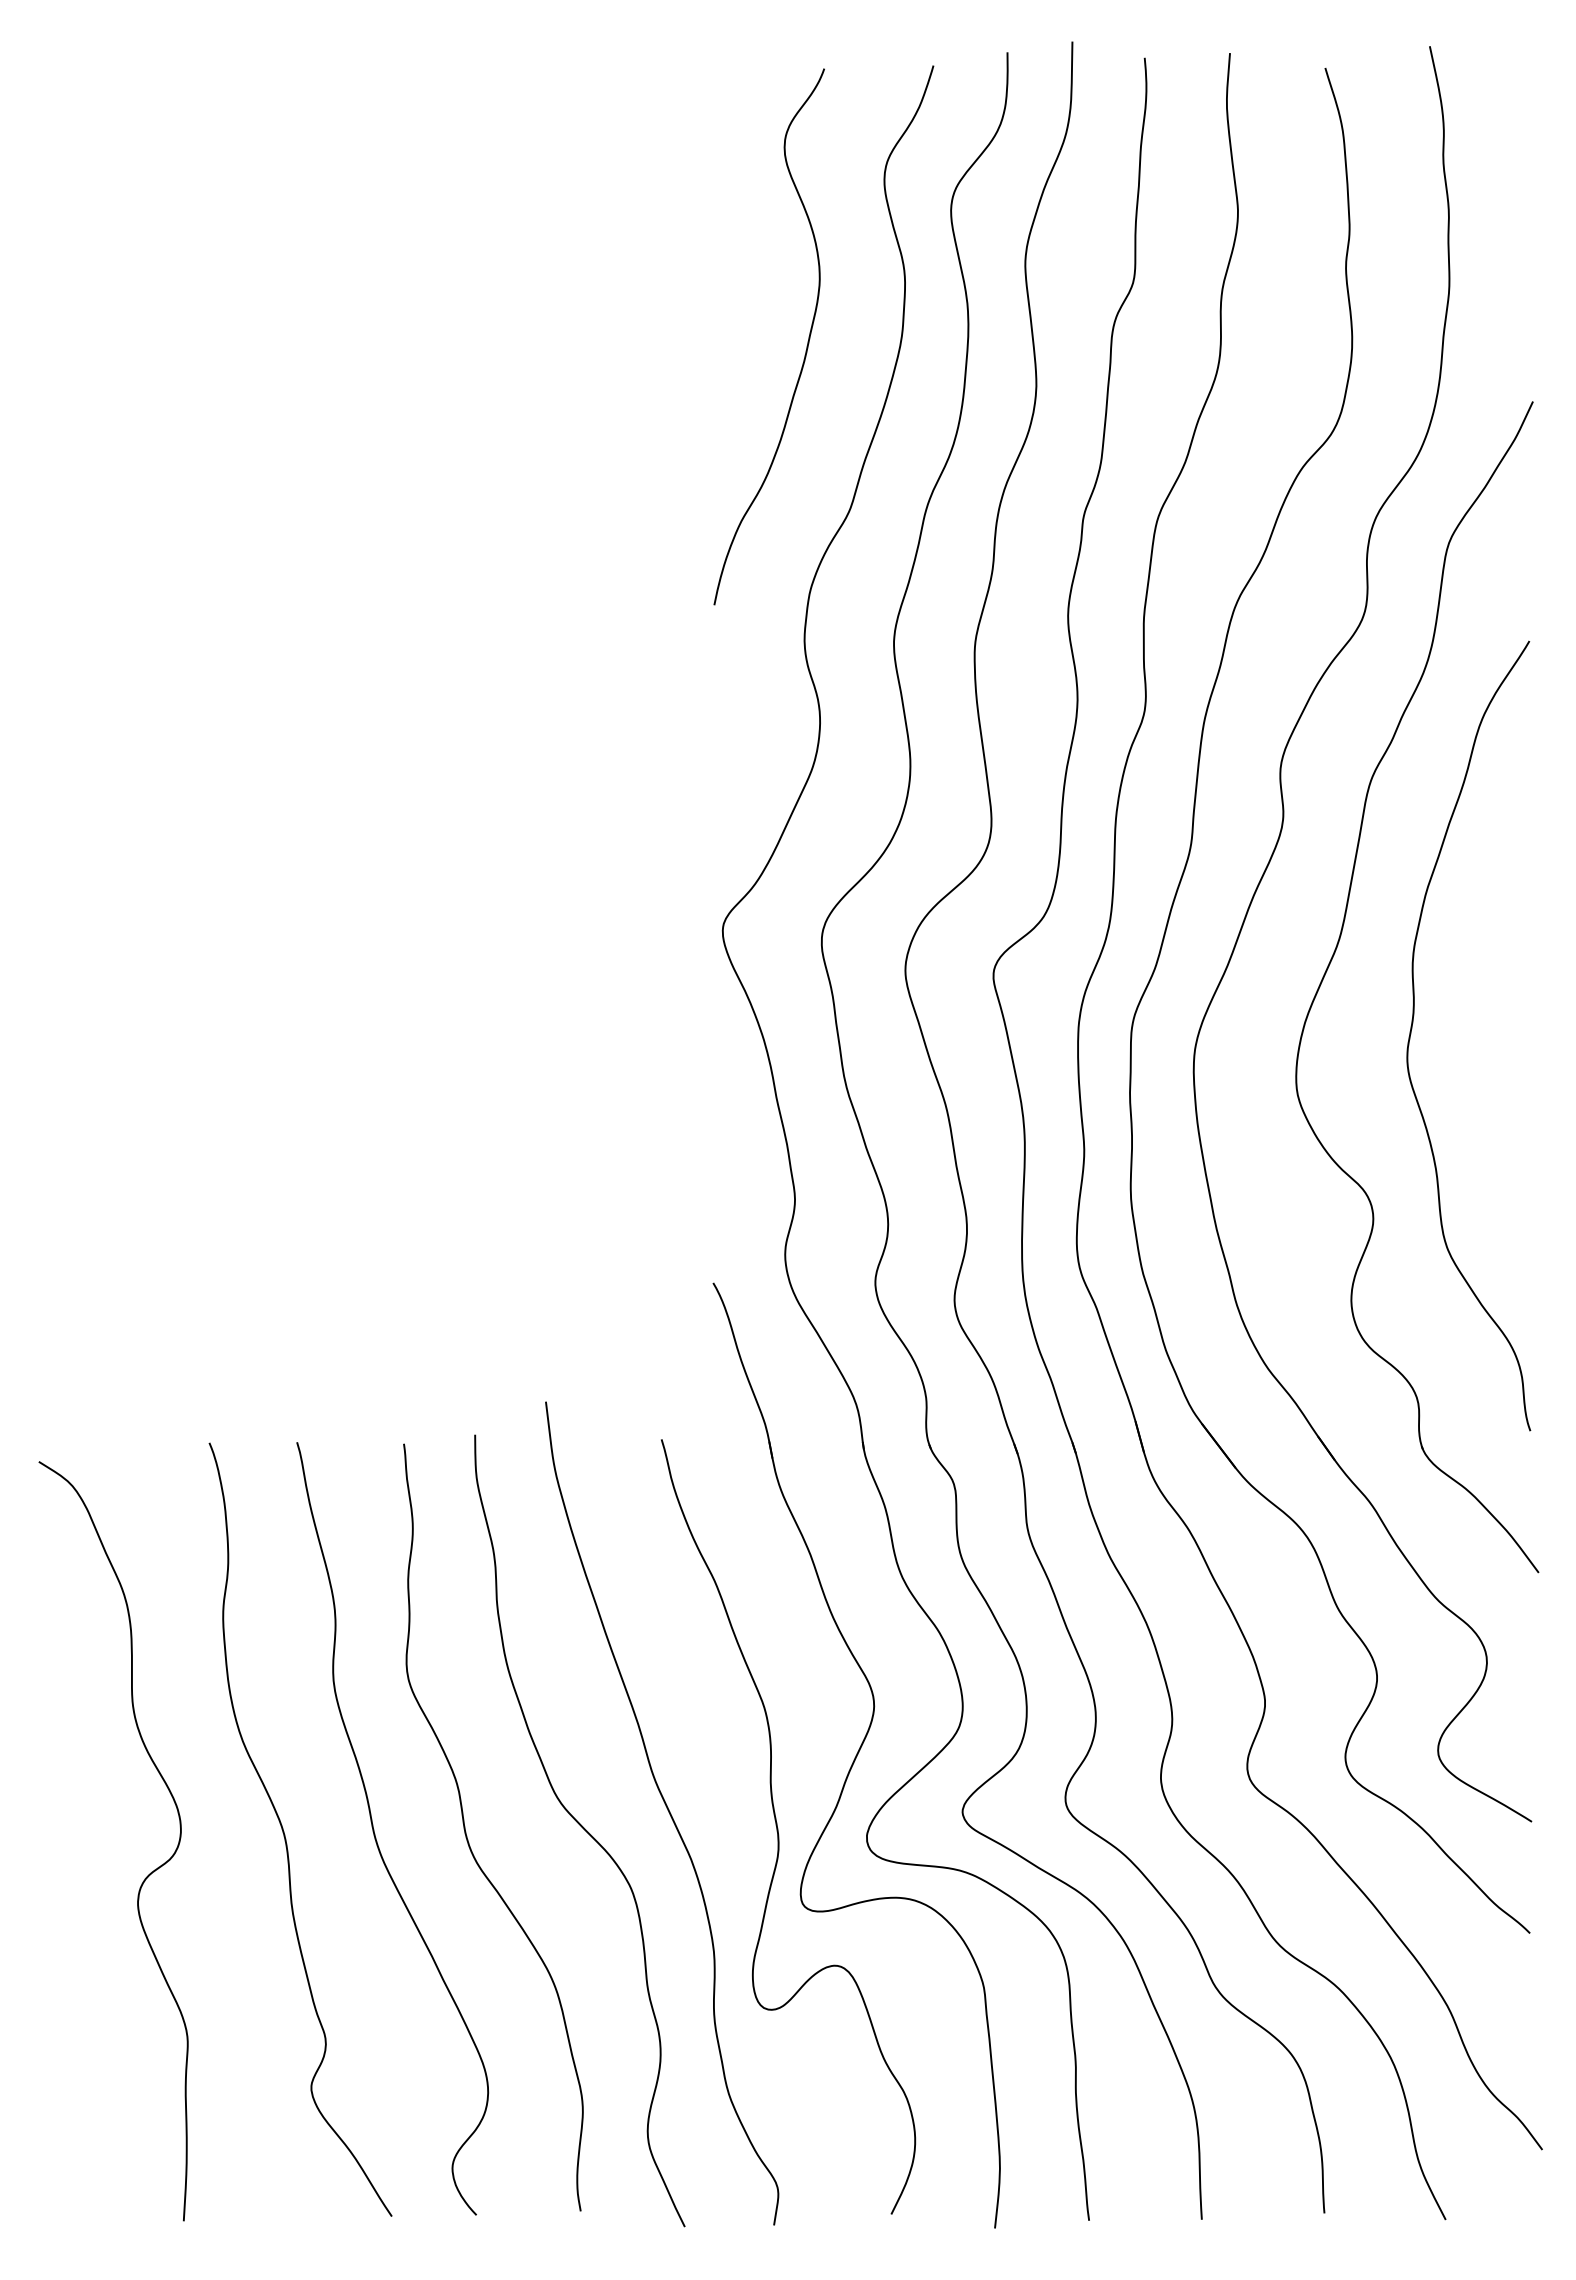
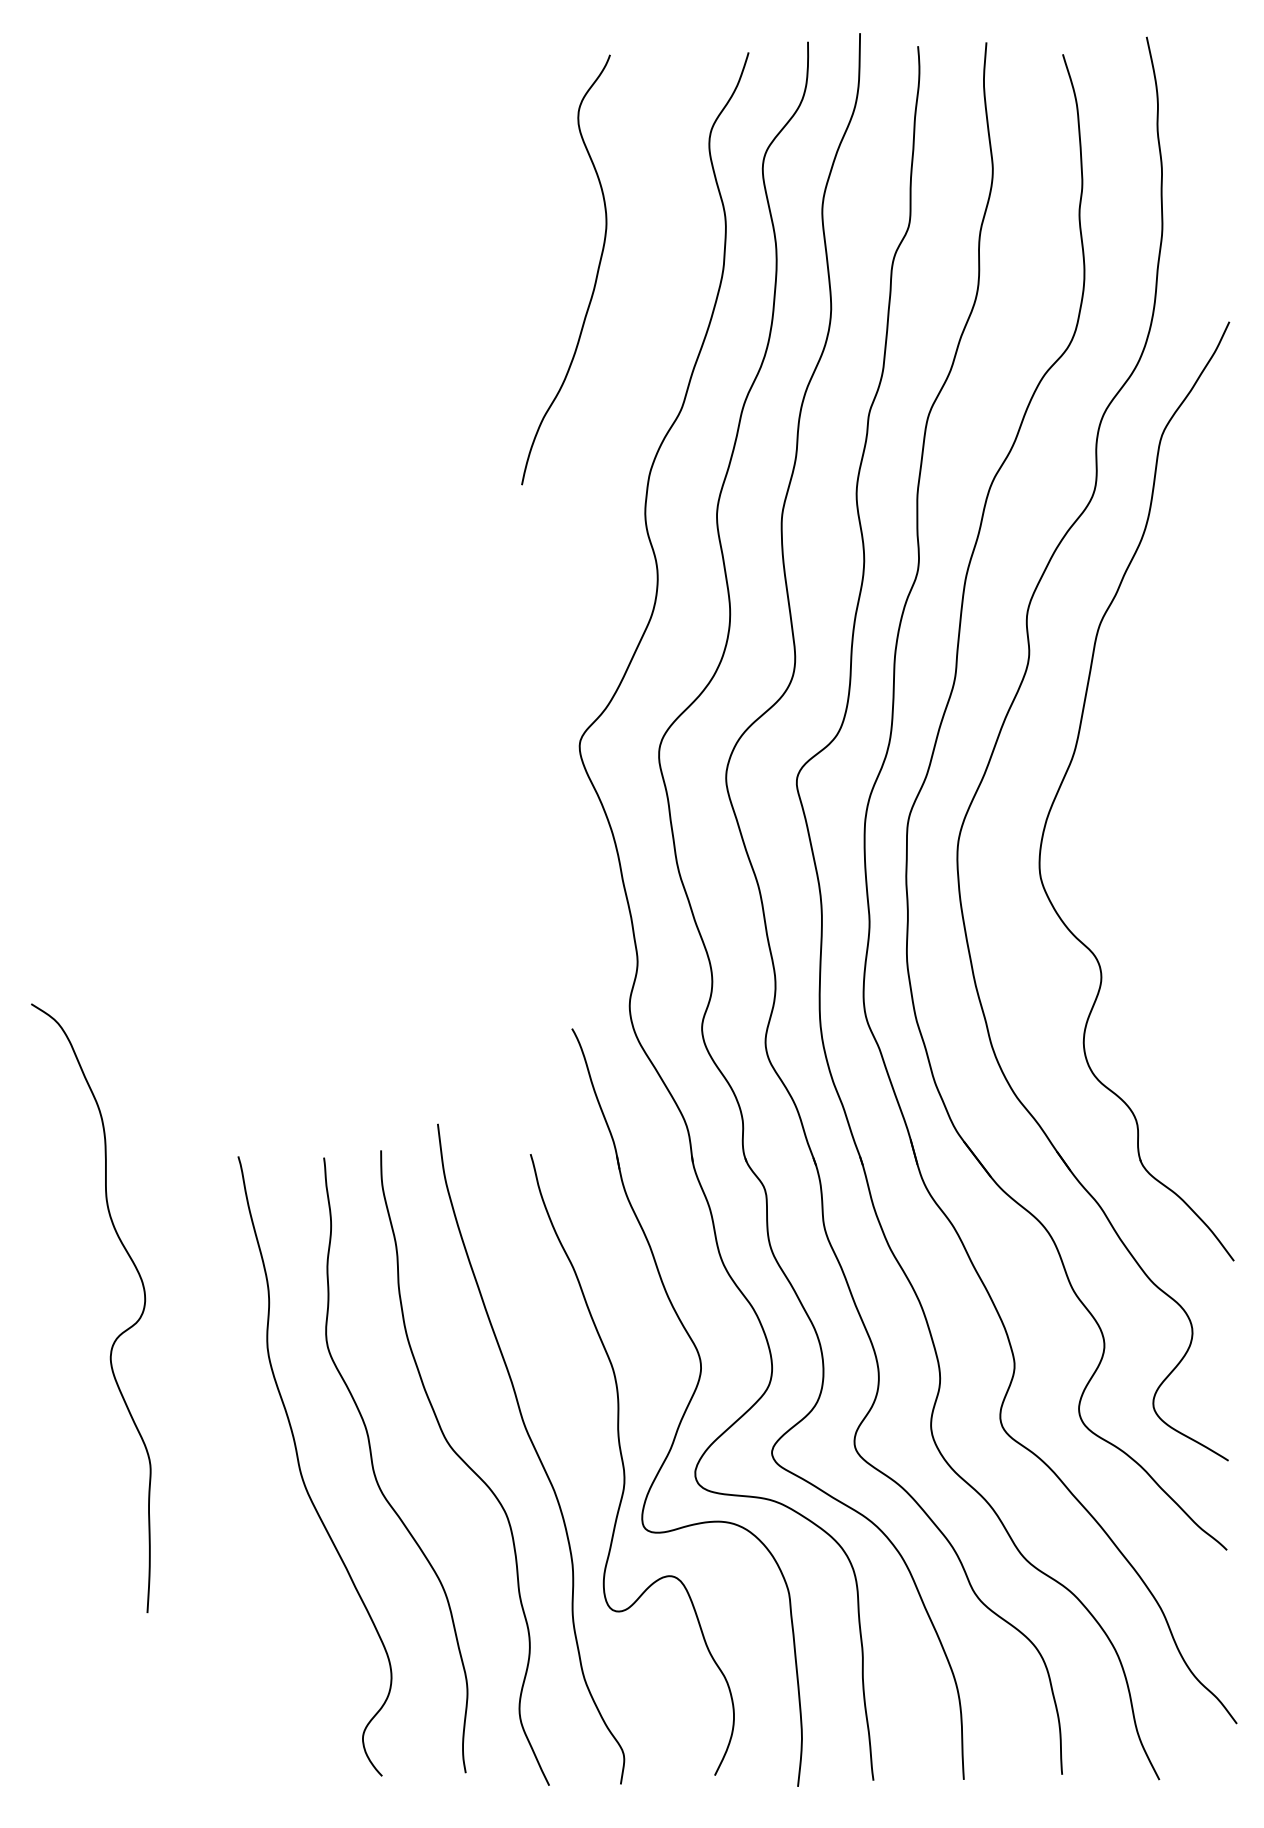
curve: (806, 346) -> (595, 277), moved
curve: (1413, 1025) -> (1133, 822), removed
curve: (284, 1831) -> (228, 1468), removed
curve: (147, 1875) -> (118, 1335), moved

